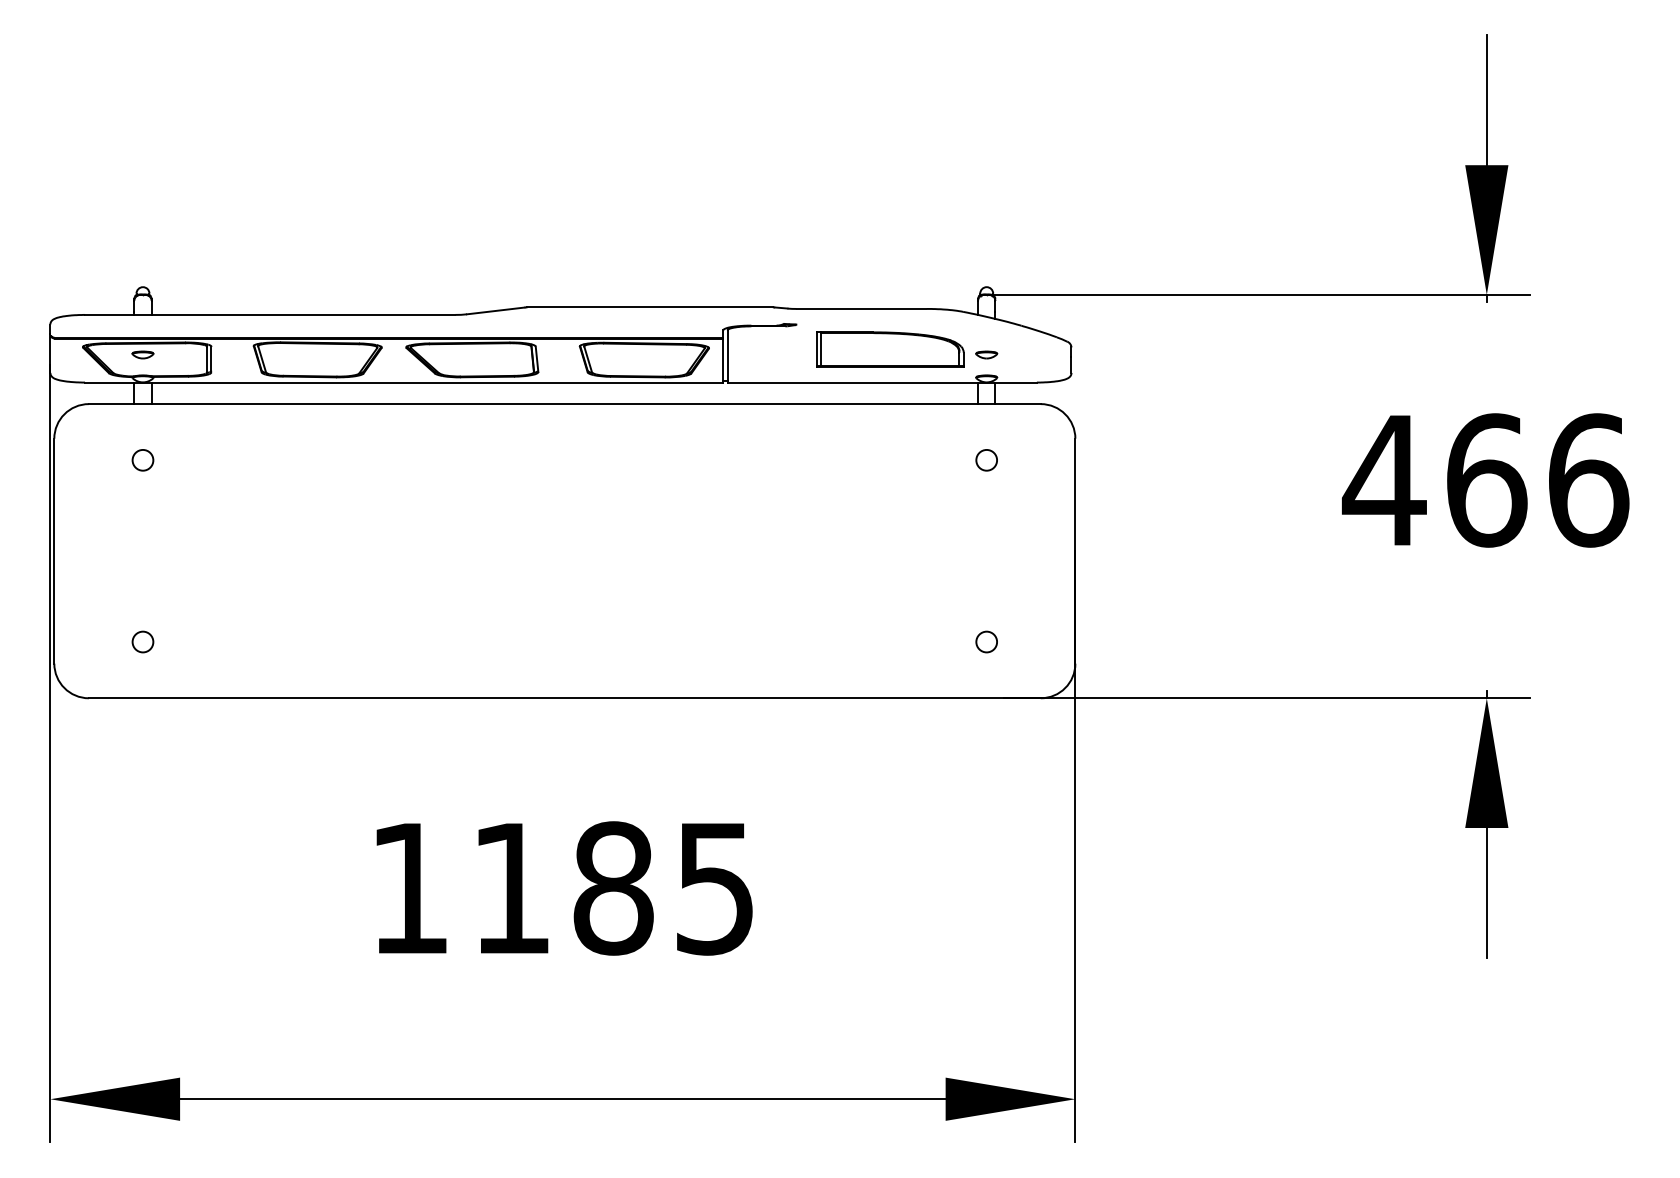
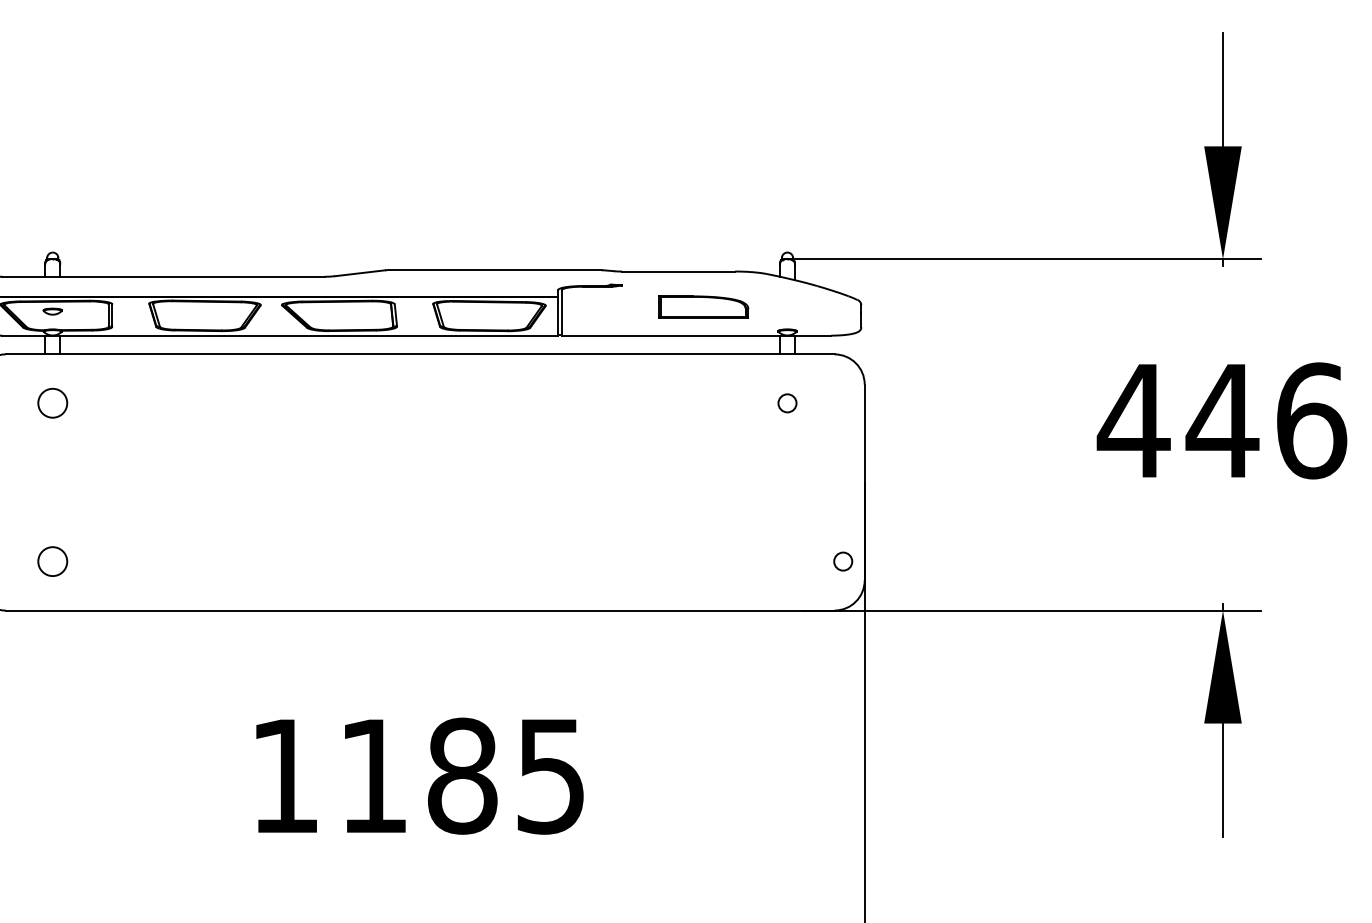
part: (890, 349) -> (703, 306), size x0.7
part: (986, 354) -> (787, 311), removed
circle: (142, 460) -> (52, 403), size x1.6
text: (1485, 480) -> (1221, 420), 466 -> 446
circle: (142, 641) -> (52, 561), size x1.6
circle: (986, 641) -> (843, 561), moved

